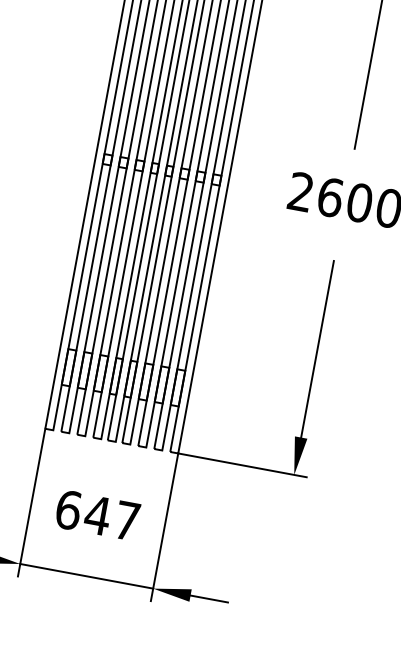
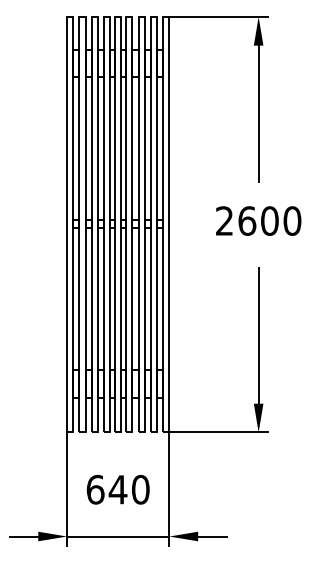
text: (127, 520) -> (140, 489), 647 -> 640

